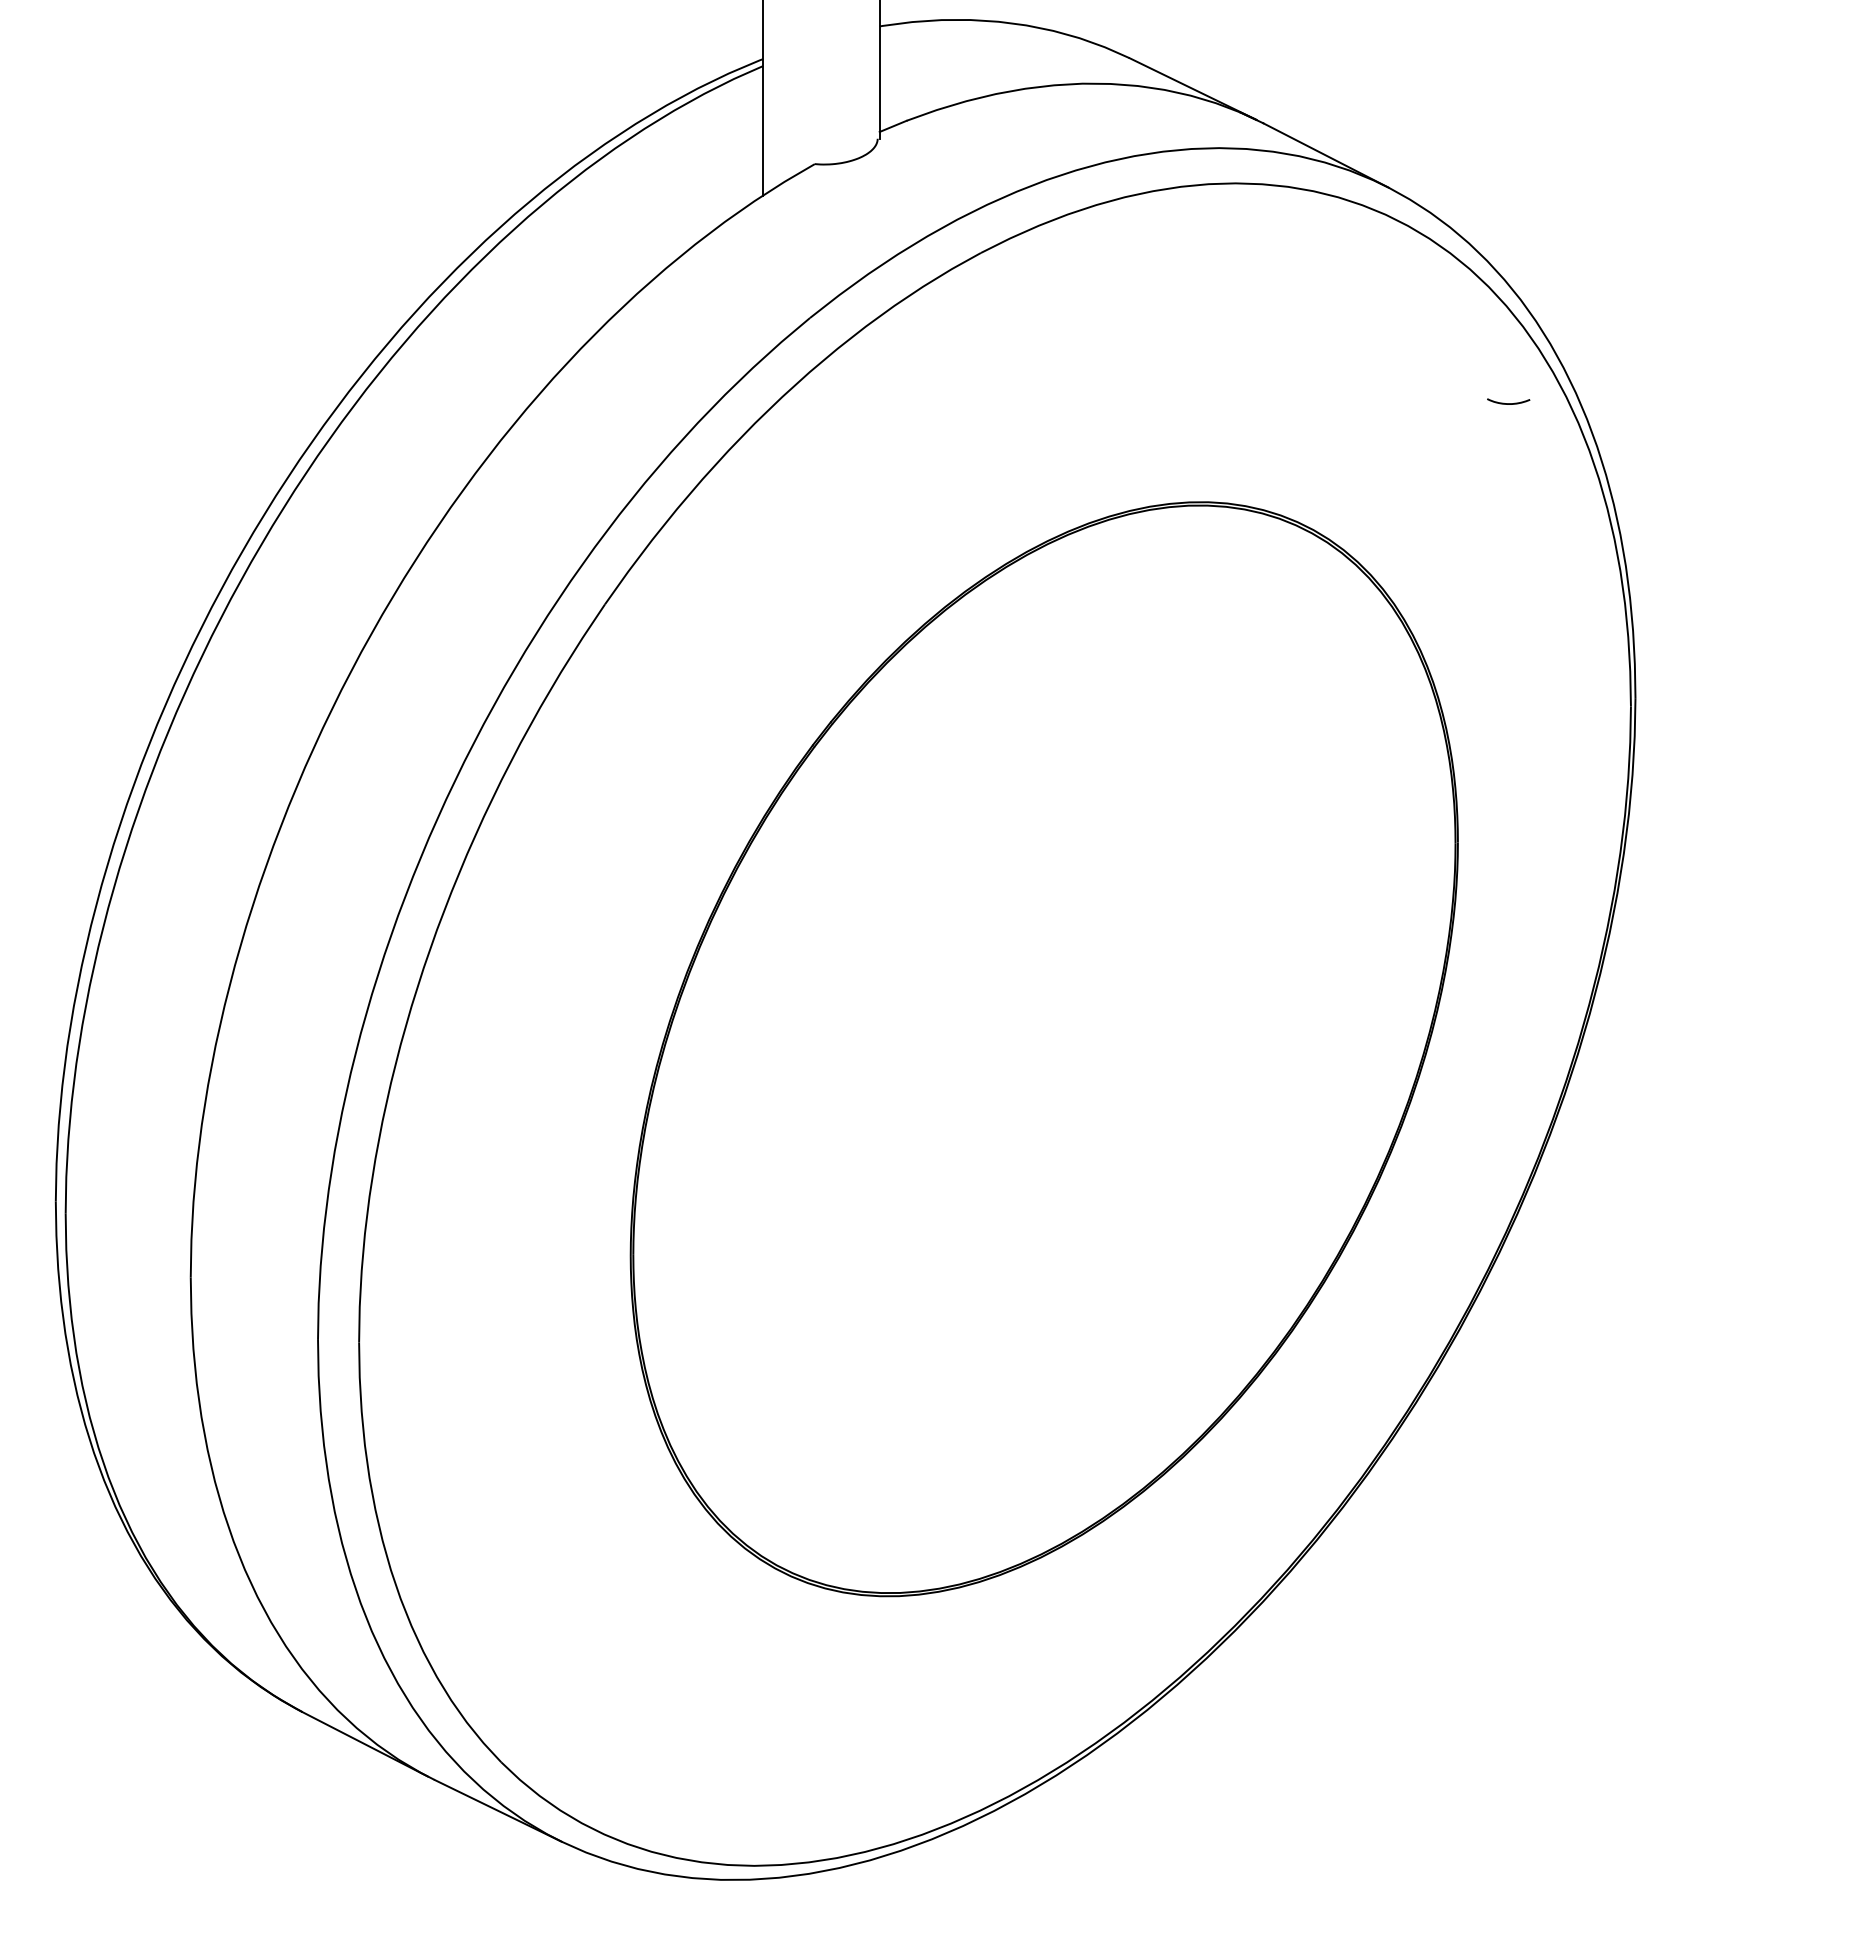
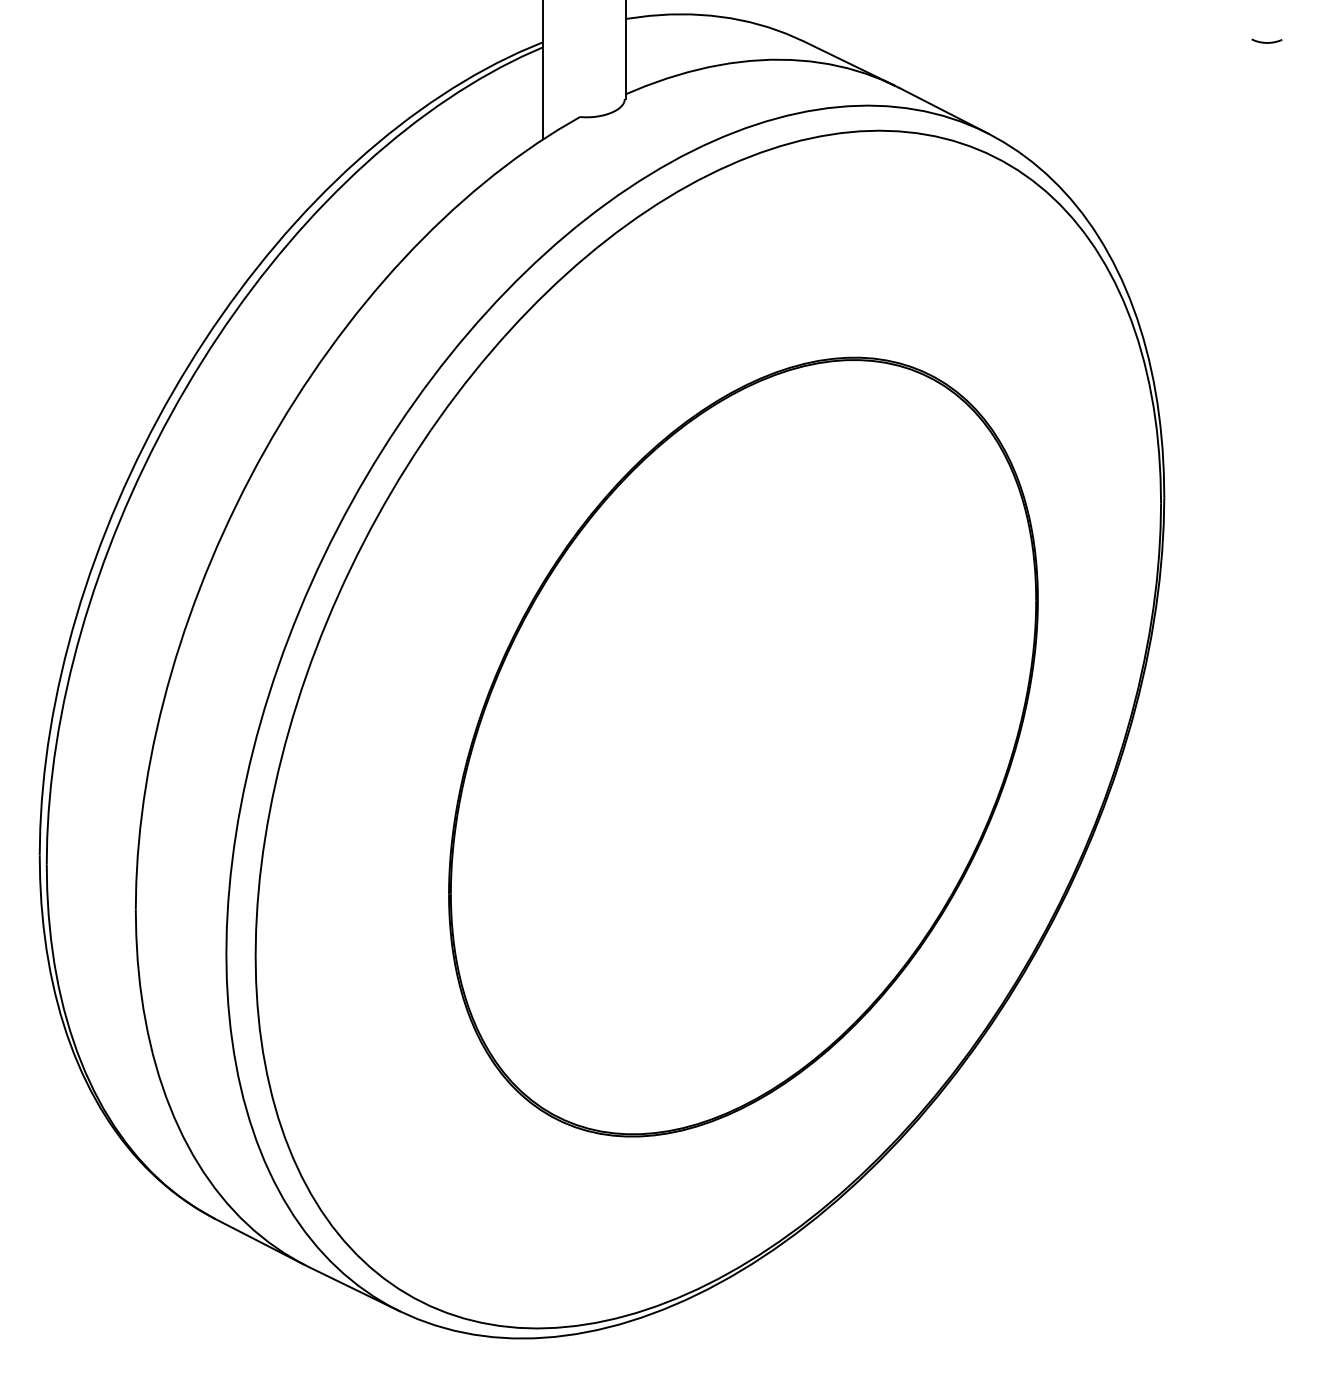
curve: (1508, 403) -> (1266, 42), moved

